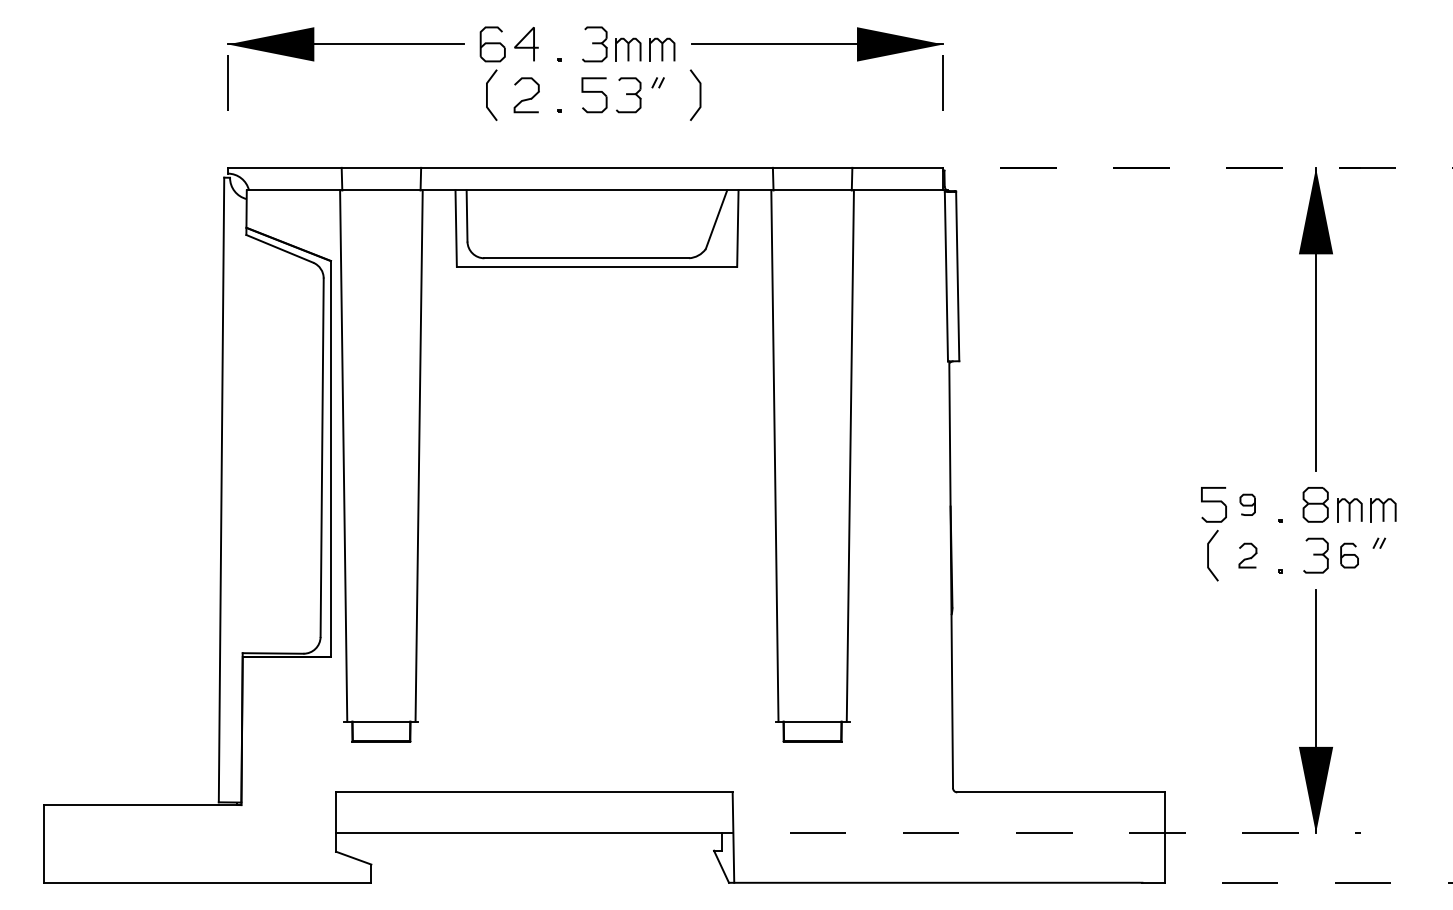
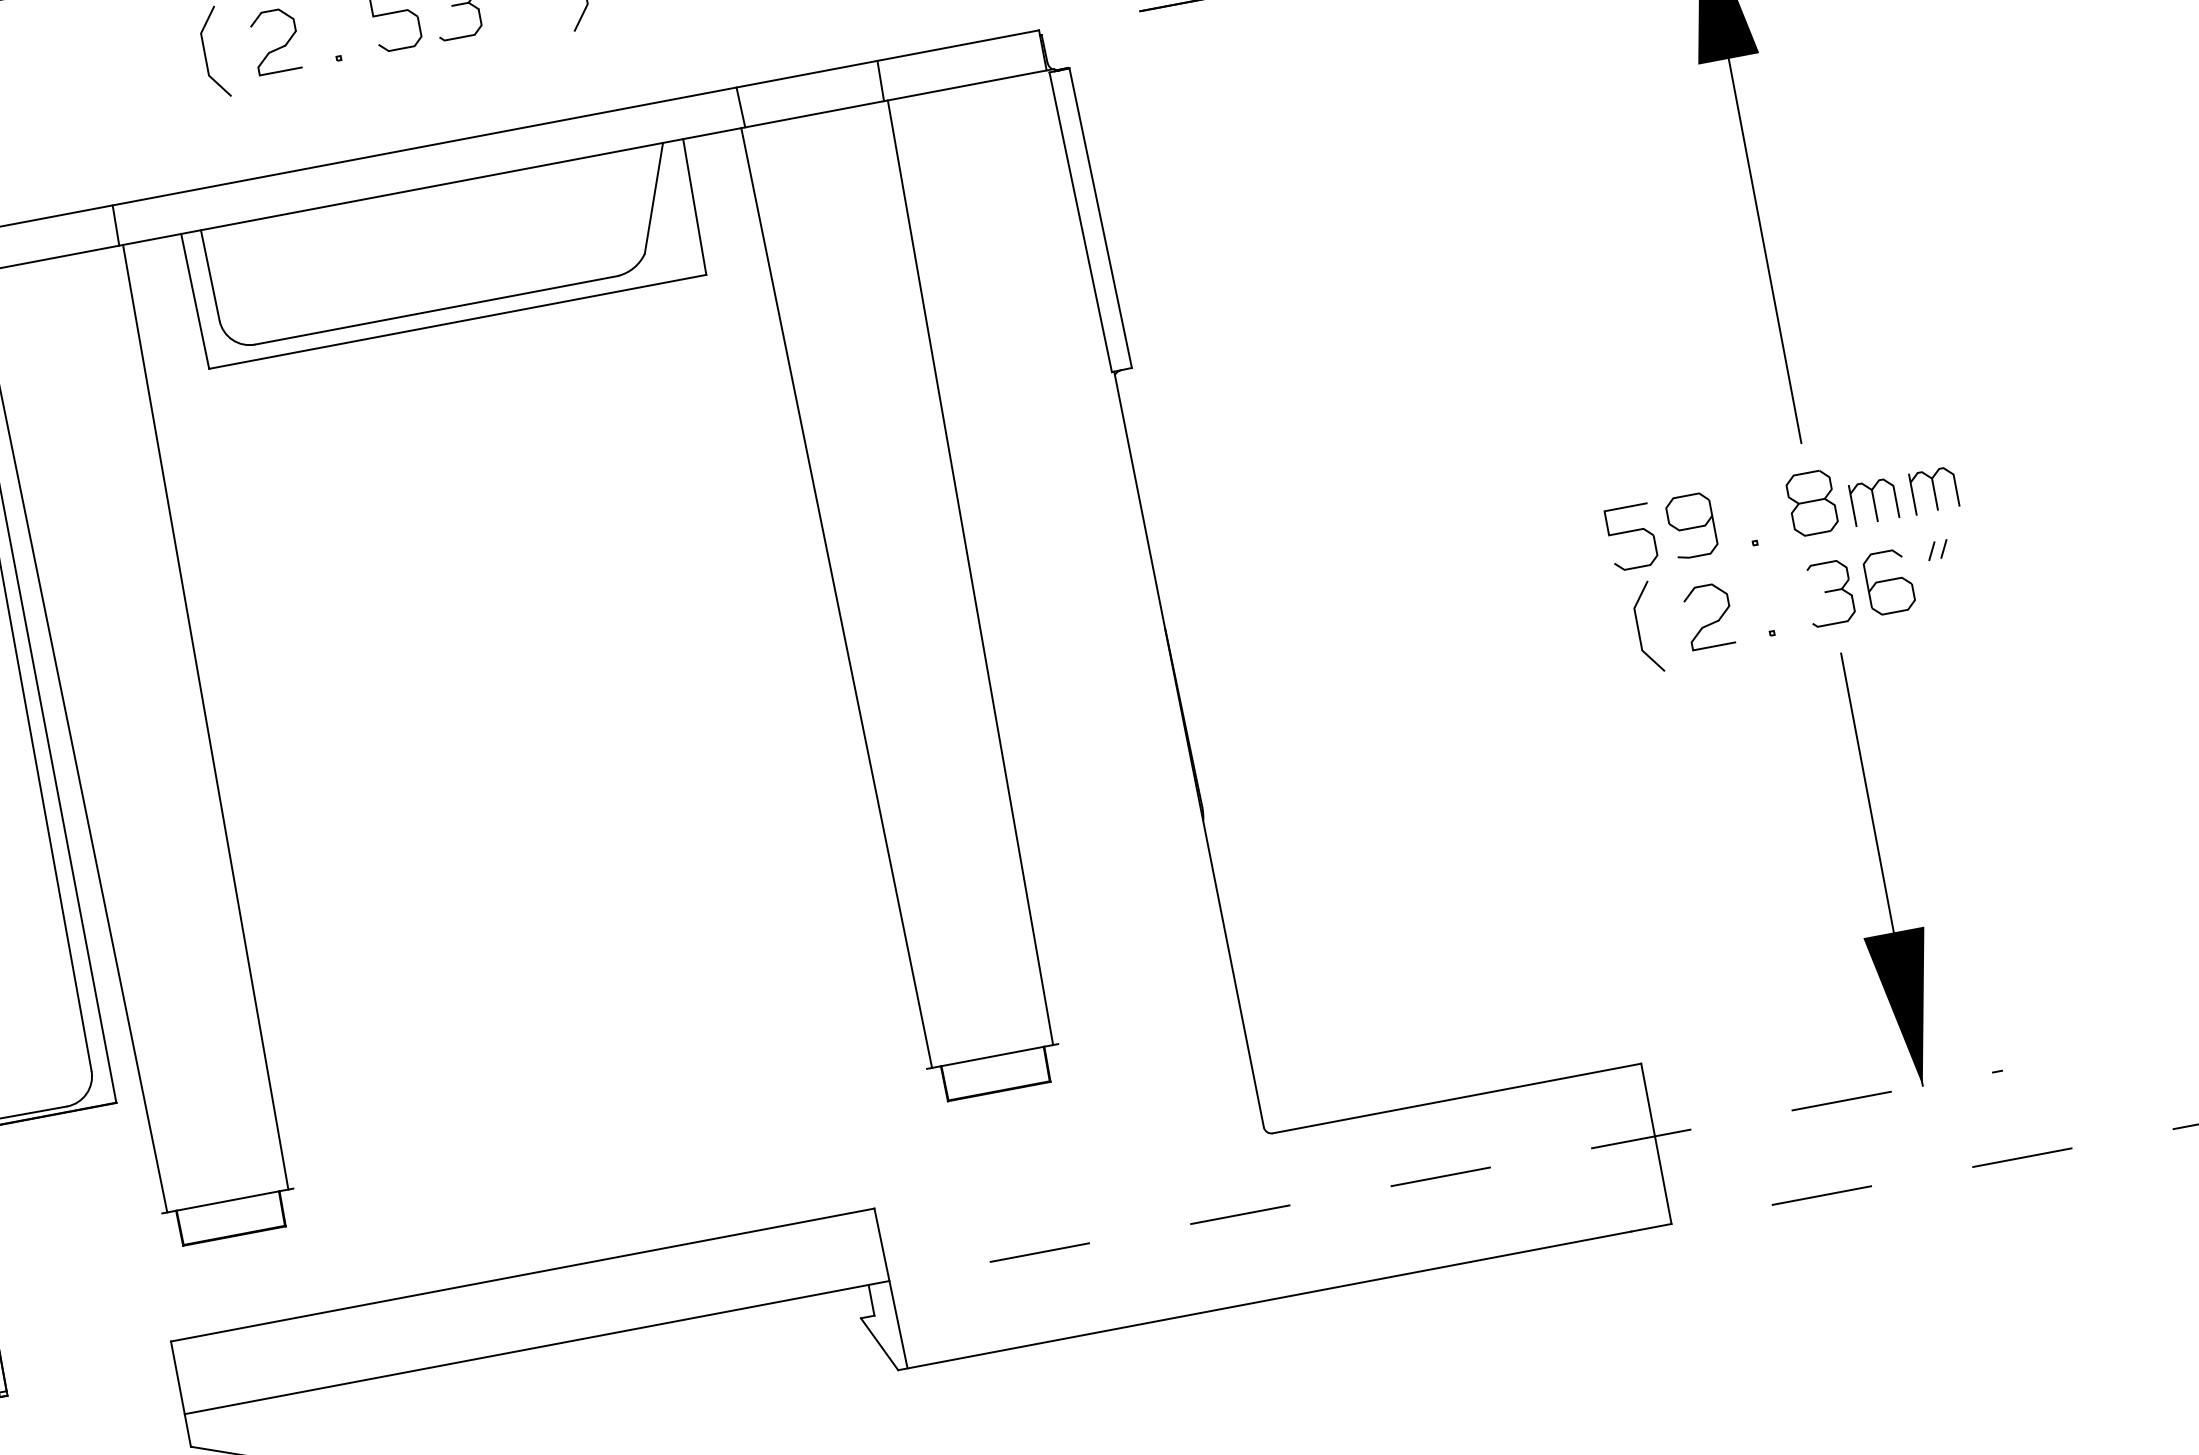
part: (1247, 504) -> (1691, 525), size x1.67
part: (1247, 555) -> (1708, 615), size x1.43
part: (1349, 555) -> (1889, 581), size x1.43

